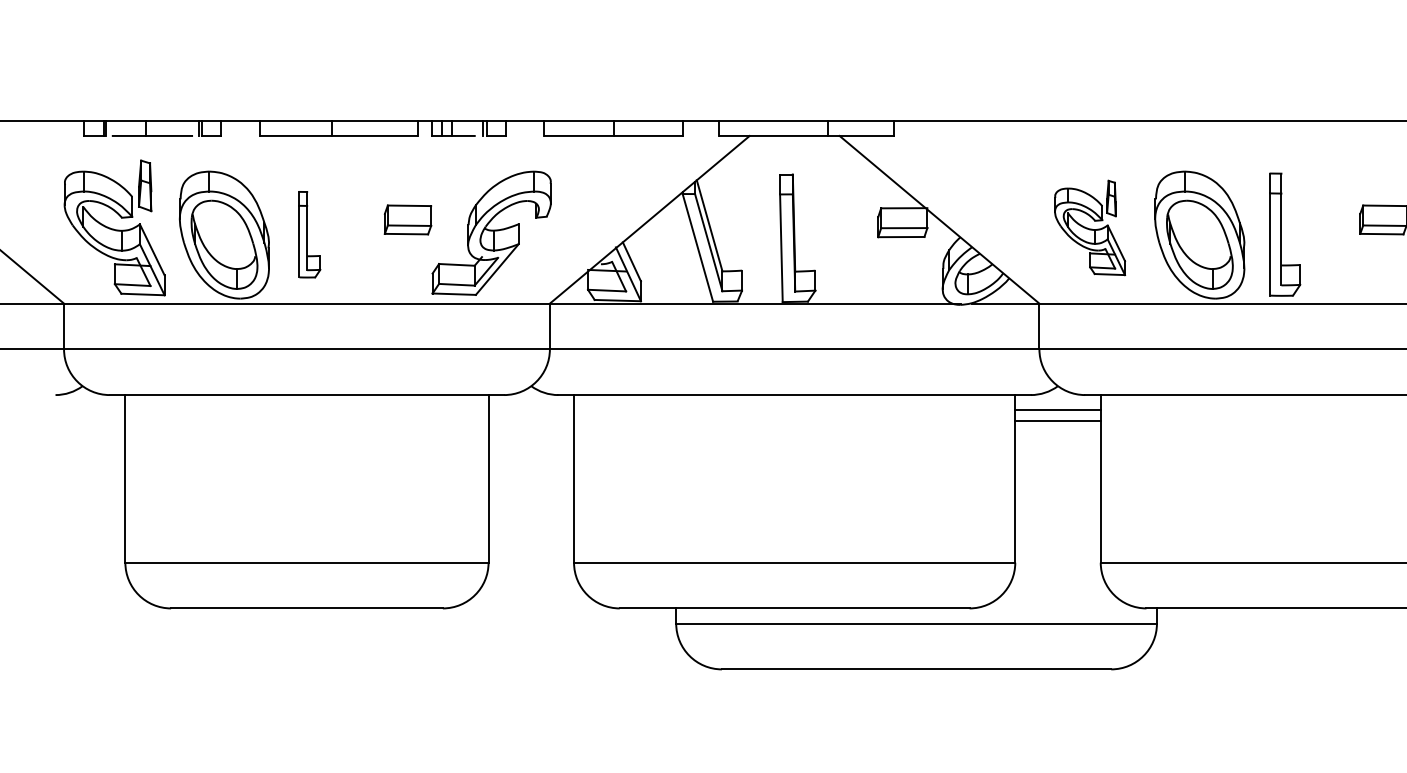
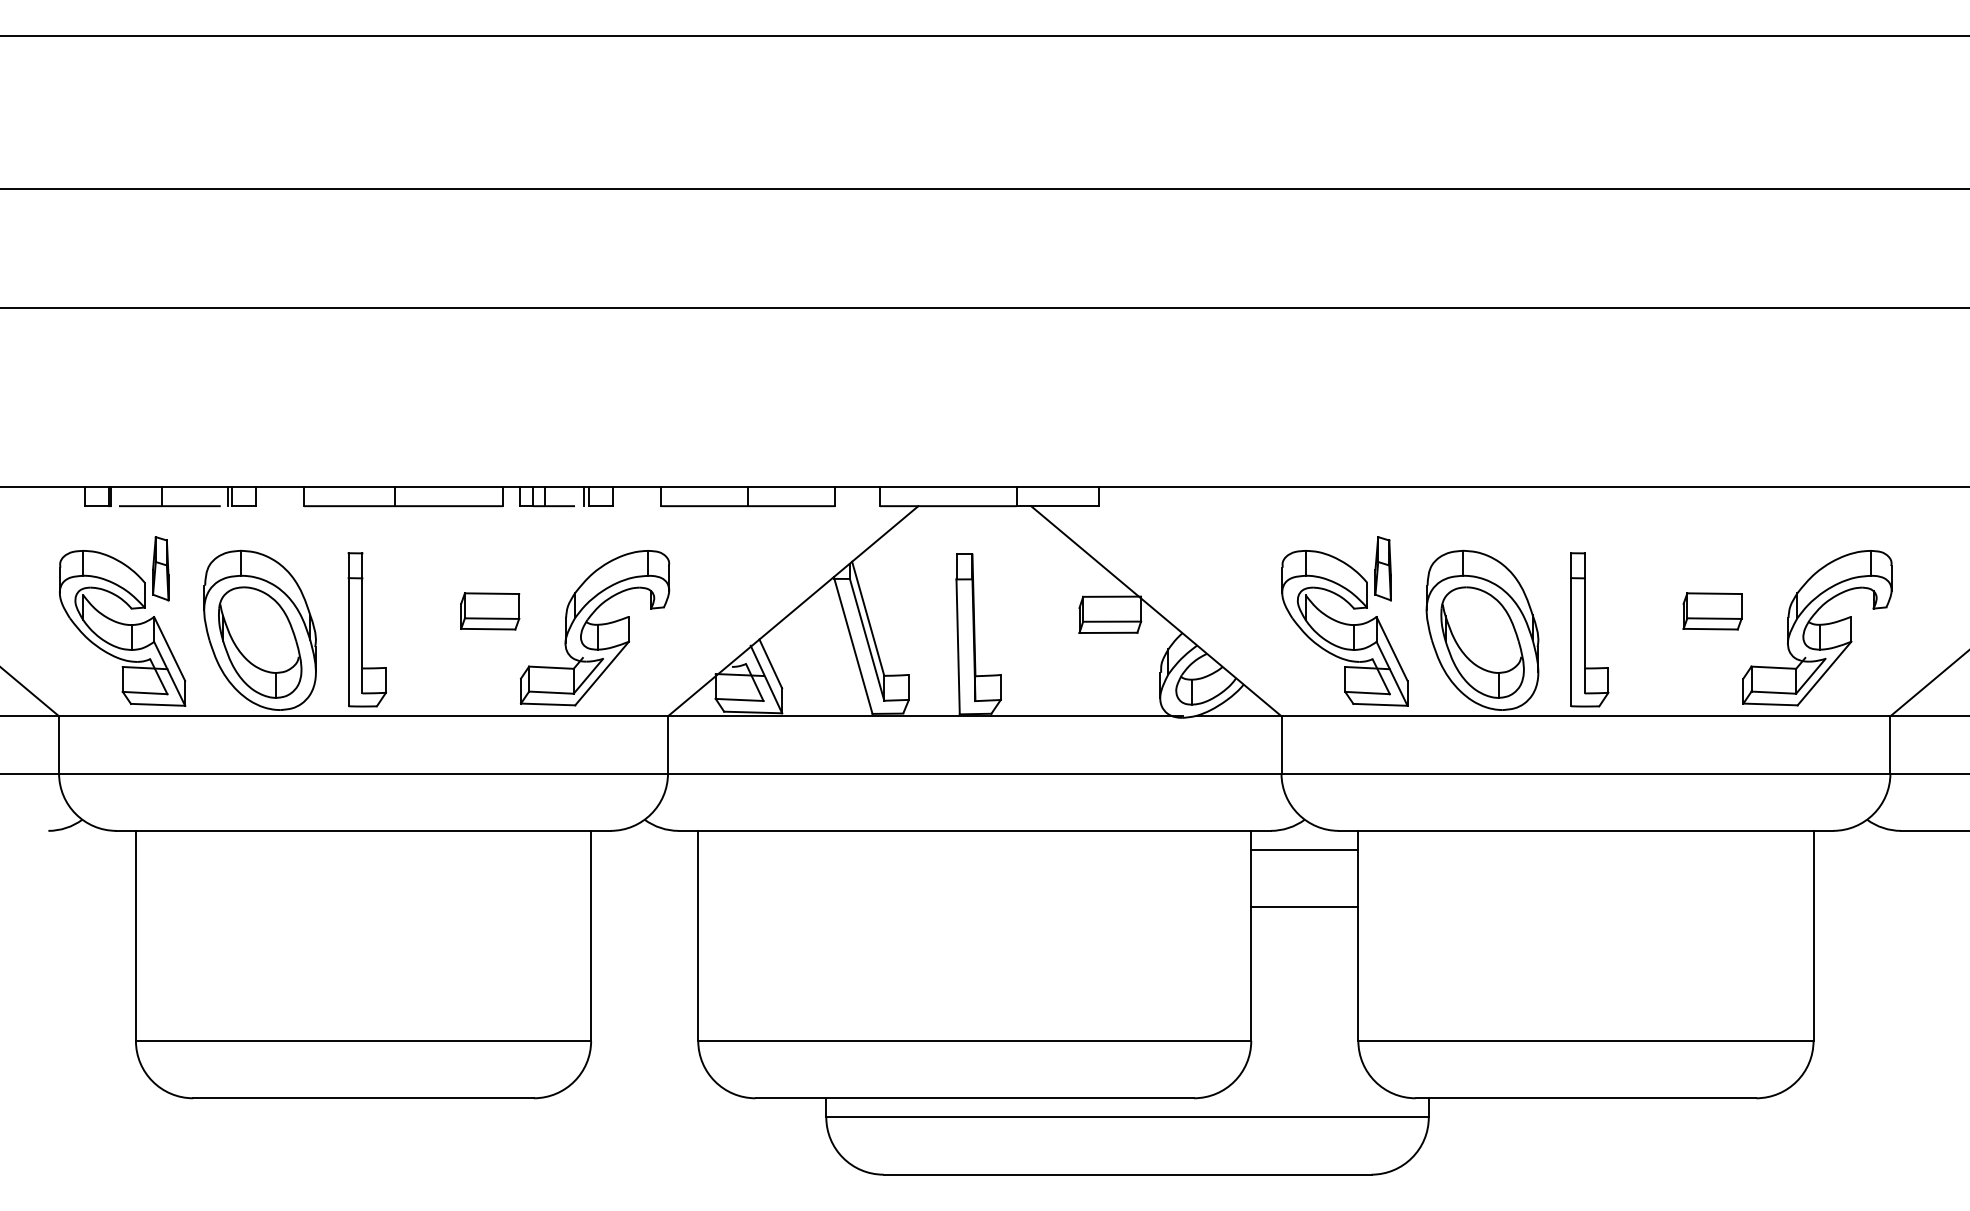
part: (1089, 228) -> (1344, 621), size x1.43
part: (309, 234) -> (366, 629), size x1.43
line: (1057, 421) -> (1304, 907), moved

